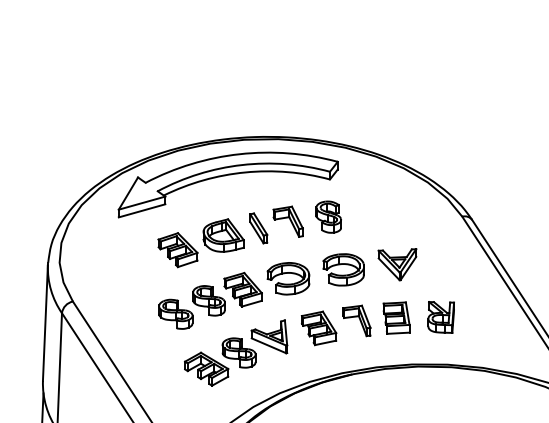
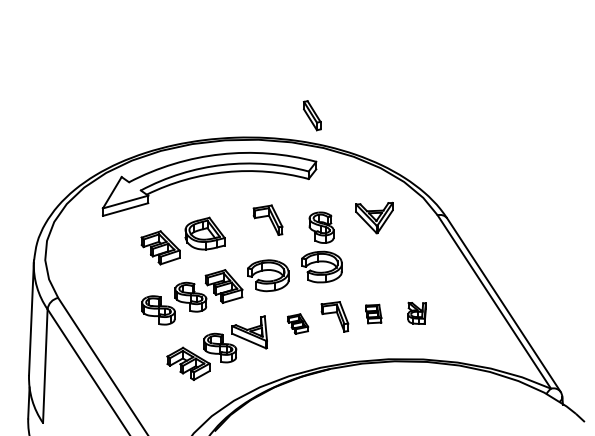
part: (328, 216) -> (321, 227), moved
part: (258, 228) -> (312, 115), moved
part: (397, 264) -> (374, 217), moved
part: (396, 317) -> (373, 313), size x0.6
part: (440, 317) -> (416, 313), size x0.7
part: (318, 327) -> (297, 323), size x0.6

